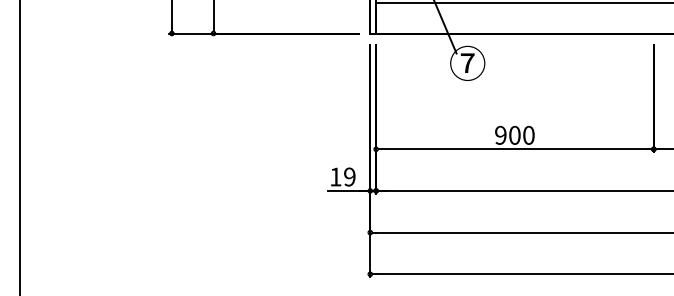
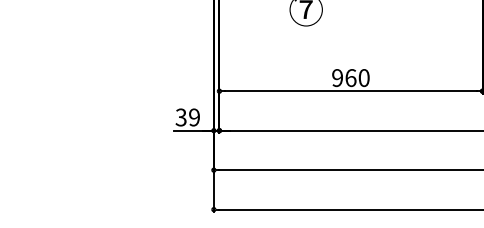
text: (514, 134) -> (350, 77), 900 -> 960
text: (335, 176) -> (180, 116), 19 -> 39

